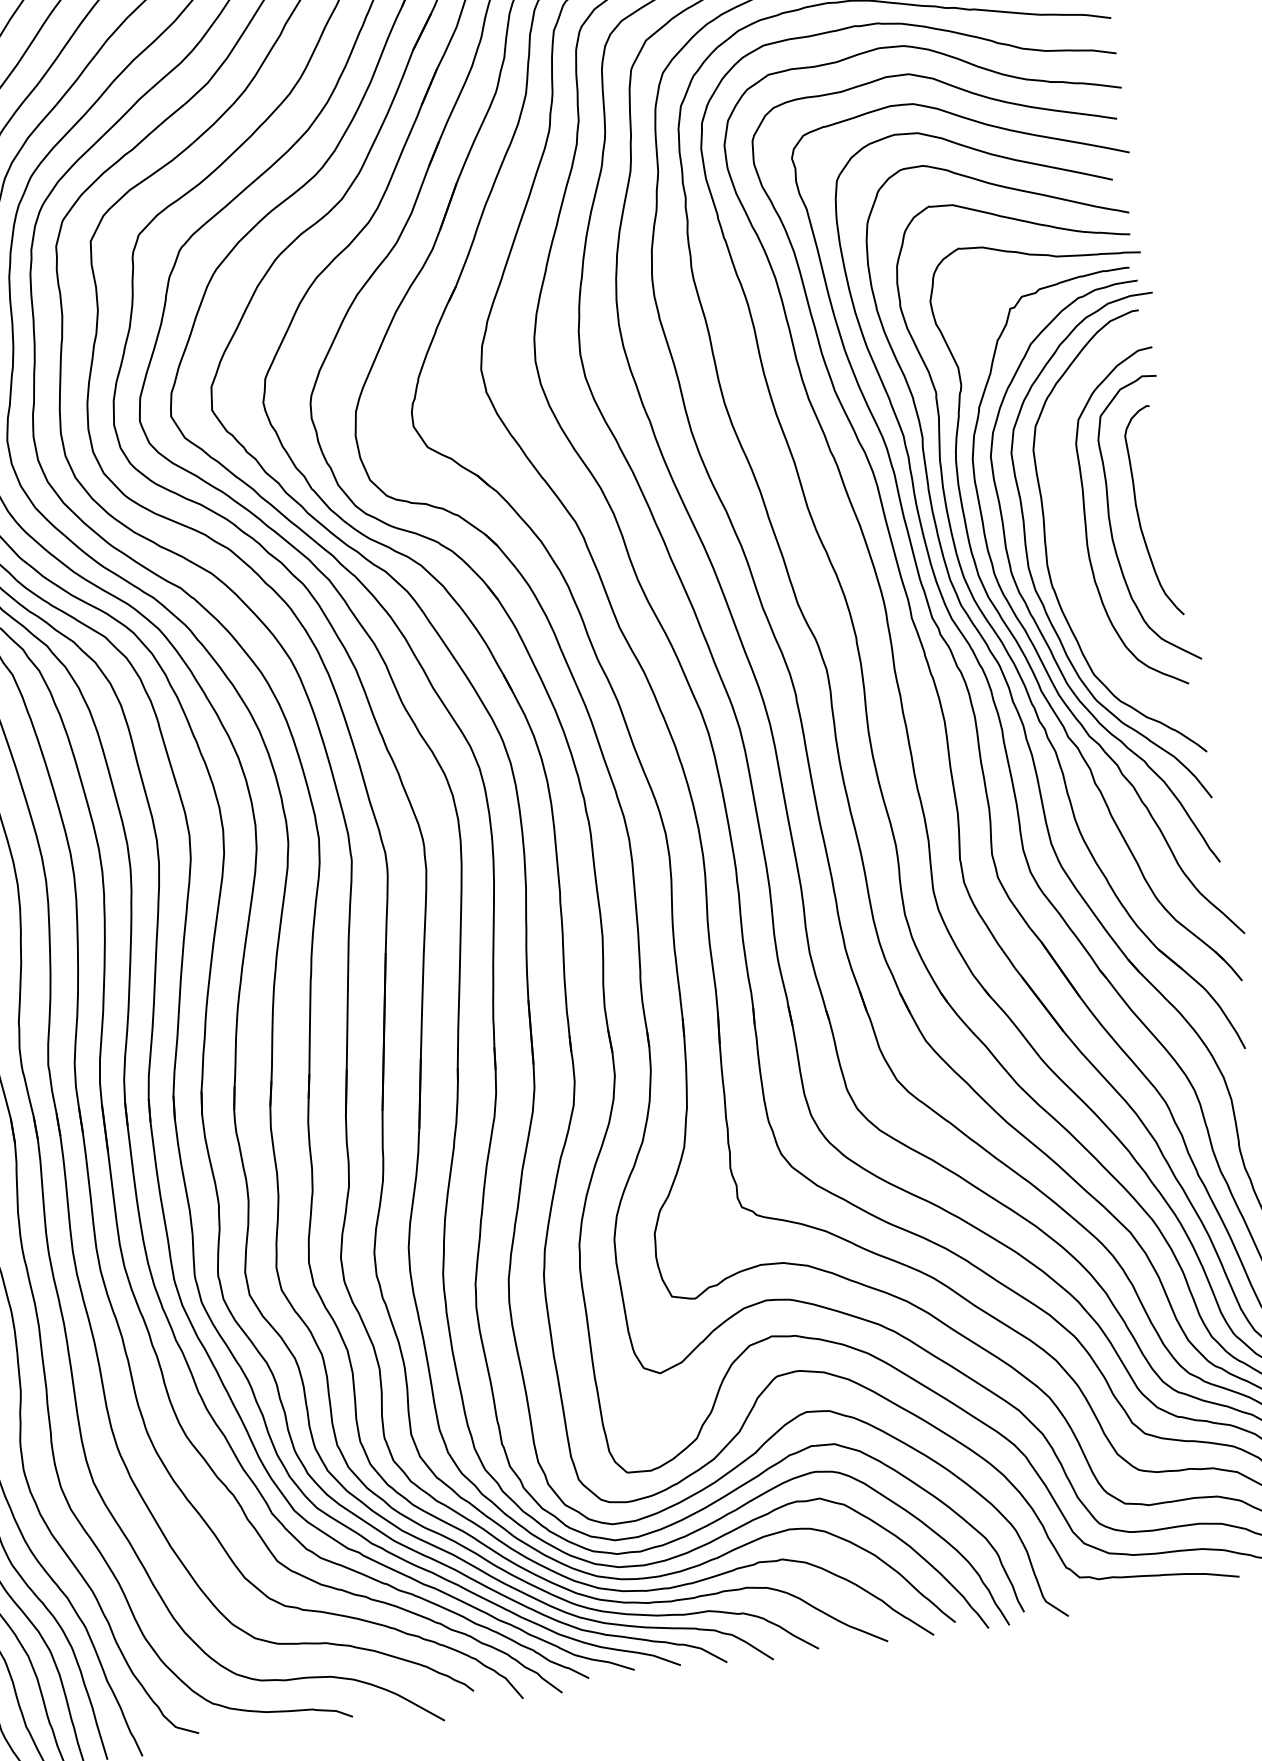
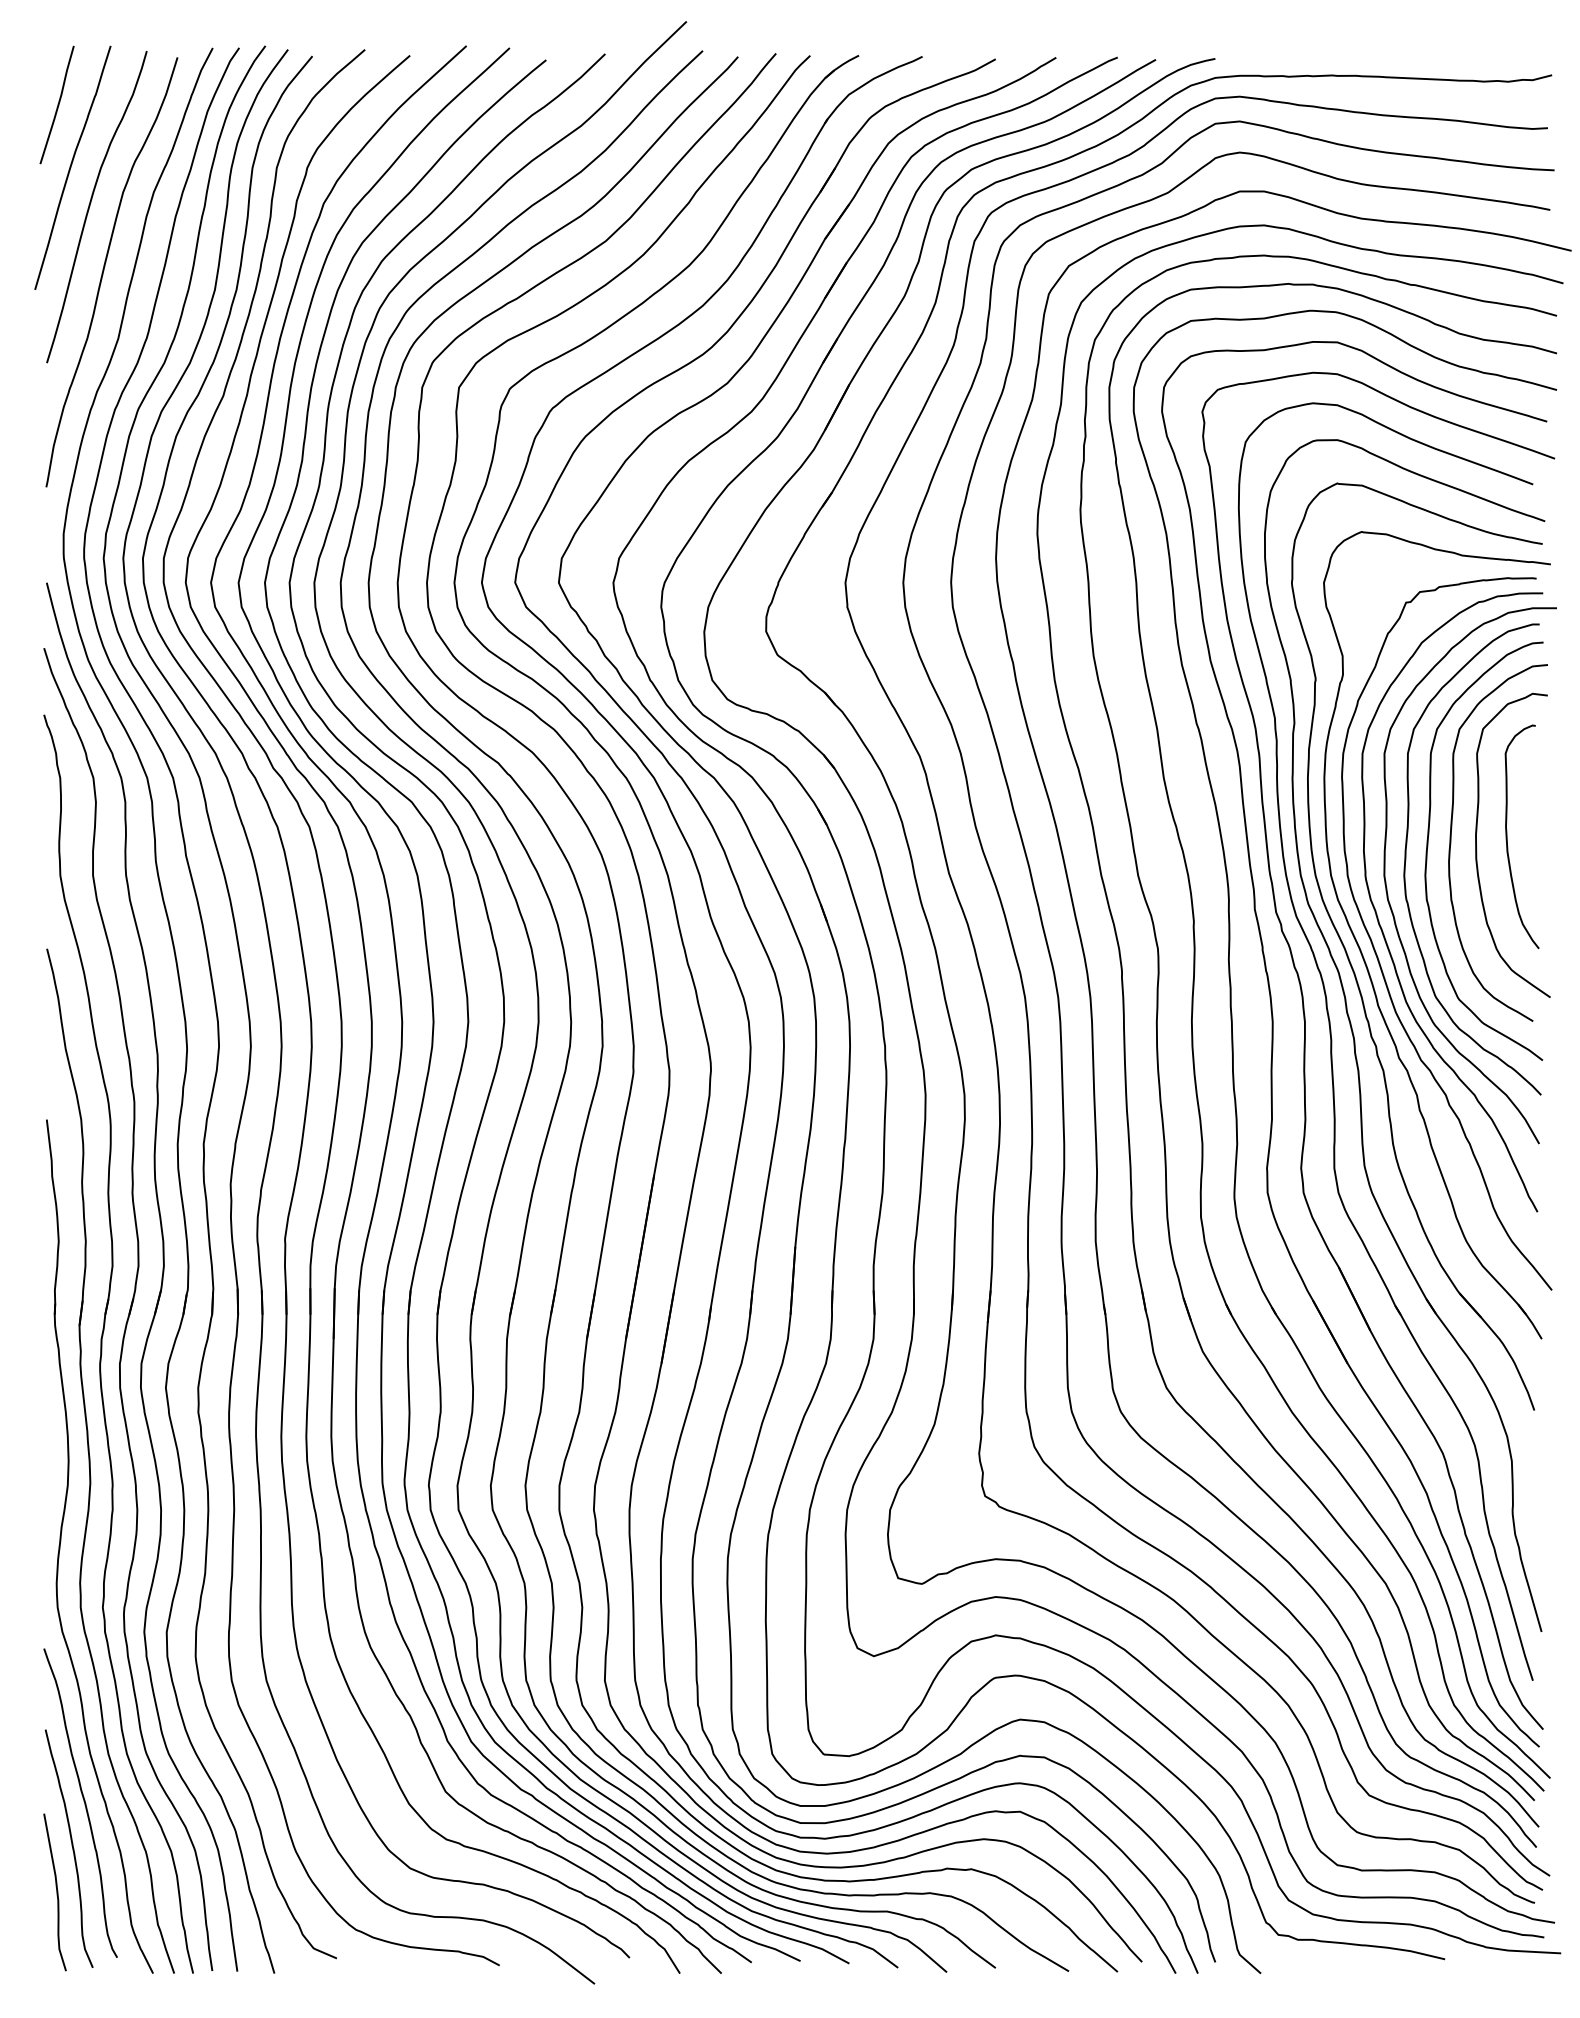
curve: (1065, 534) -> (1428, 846), added

